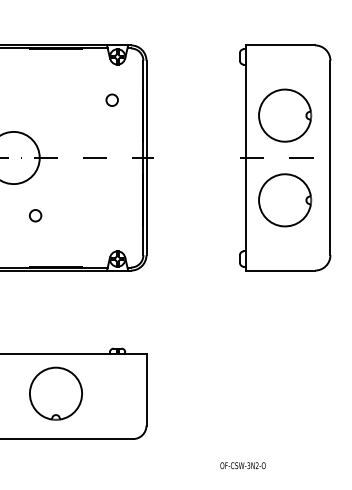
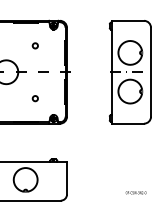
circle: (110, 99) -> (34, 45), moved
circle: (33, 215) -> (34, 98), moved
text: (241, 465) -> (135, 192), moved

